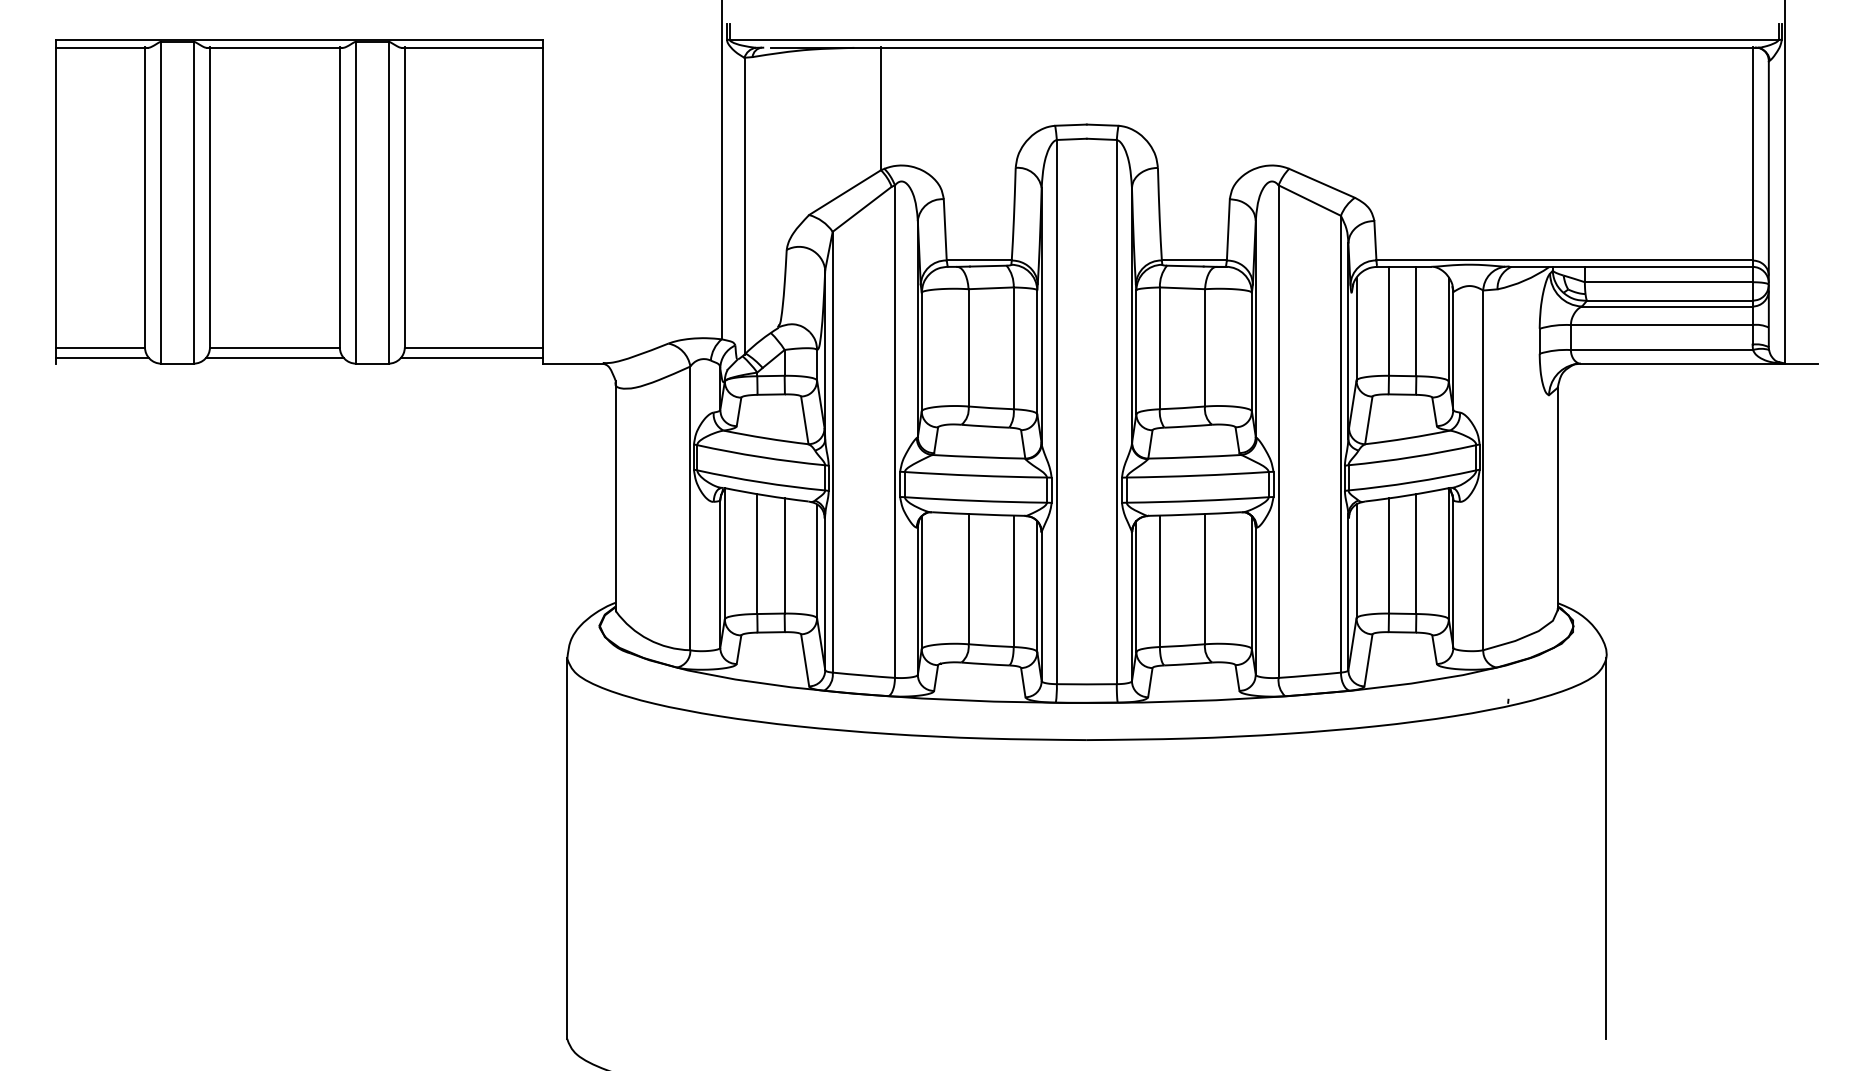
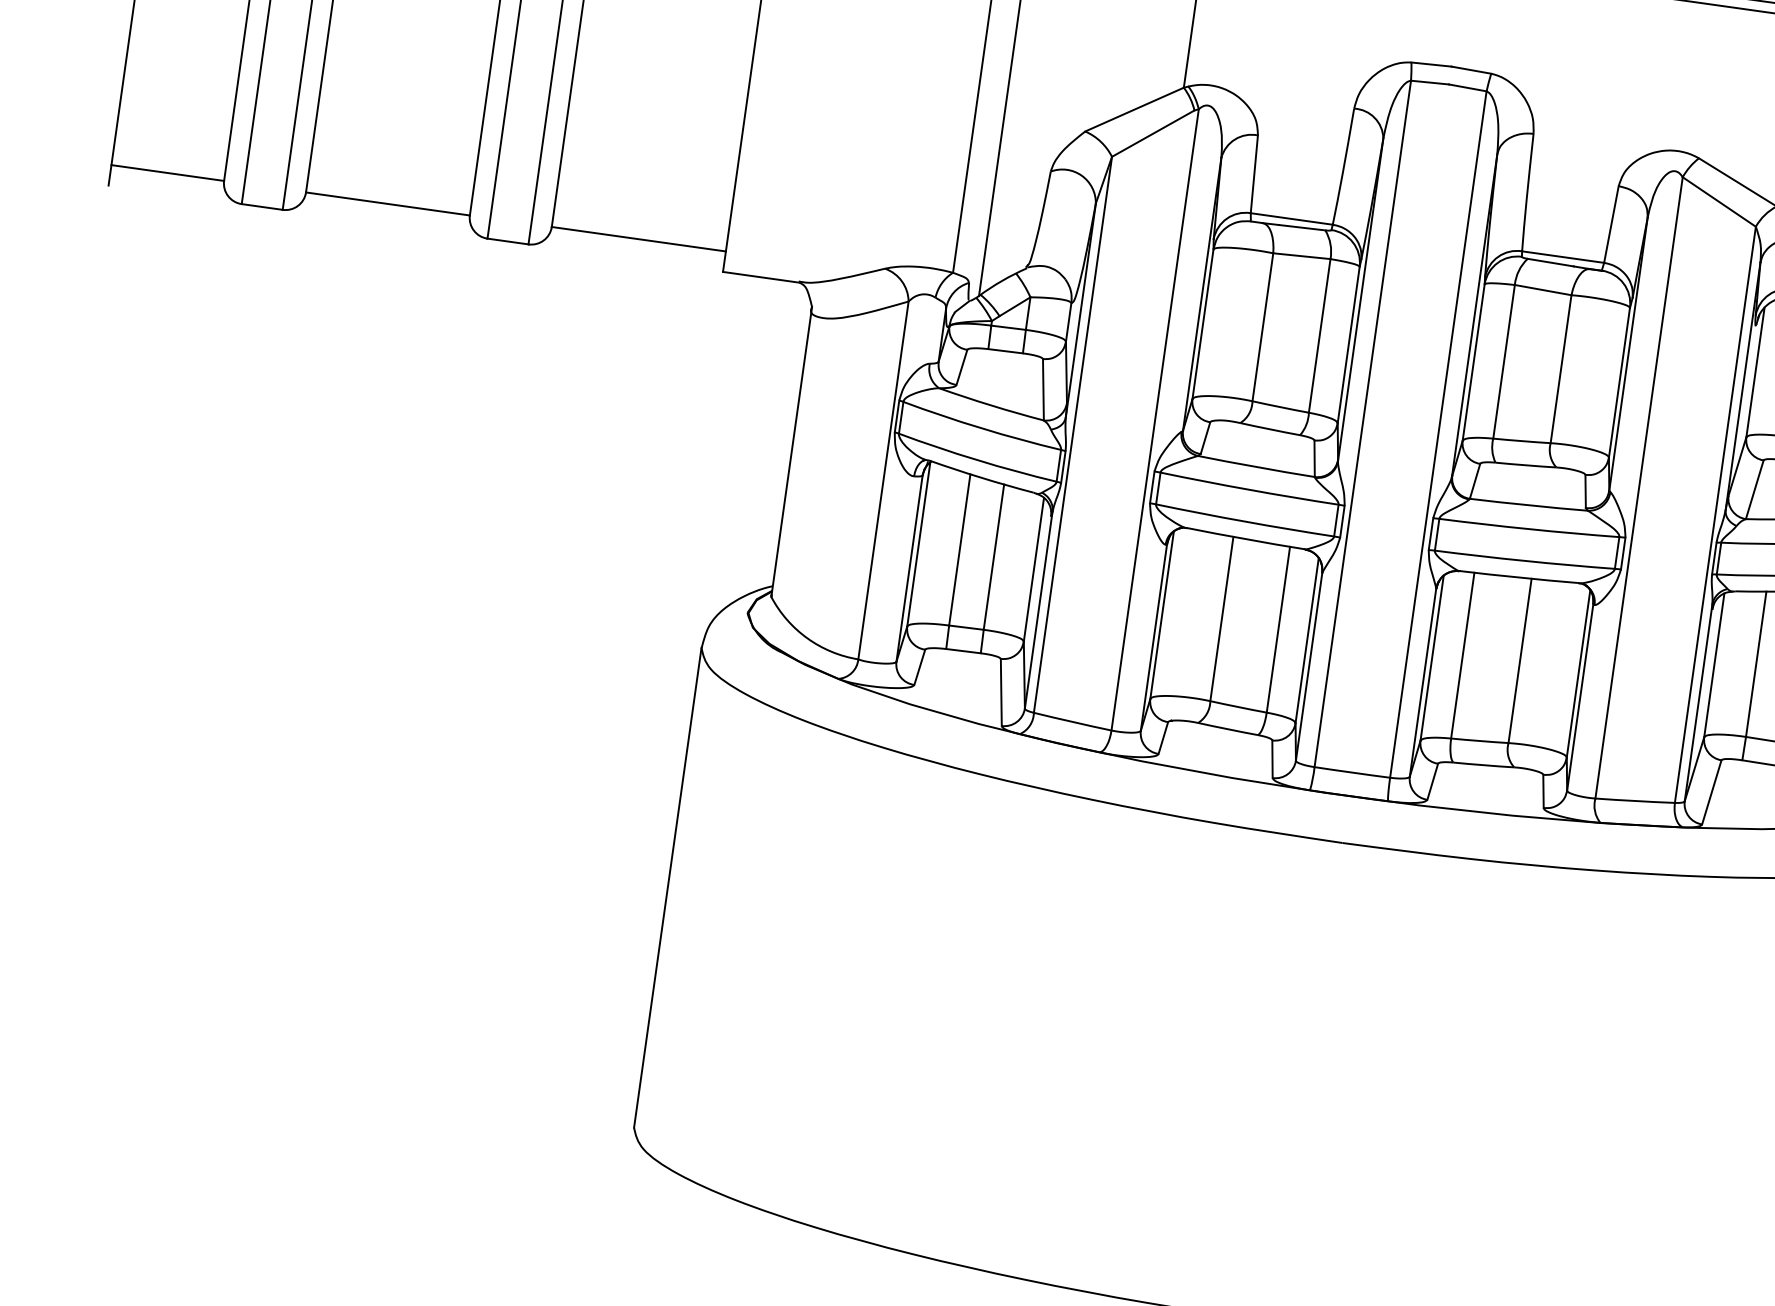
line: (102, 358) -> (168, 187), removed
line: (274, 358) -> (385, 217), removed
line: (471, 358) -> (633, 252), removed

